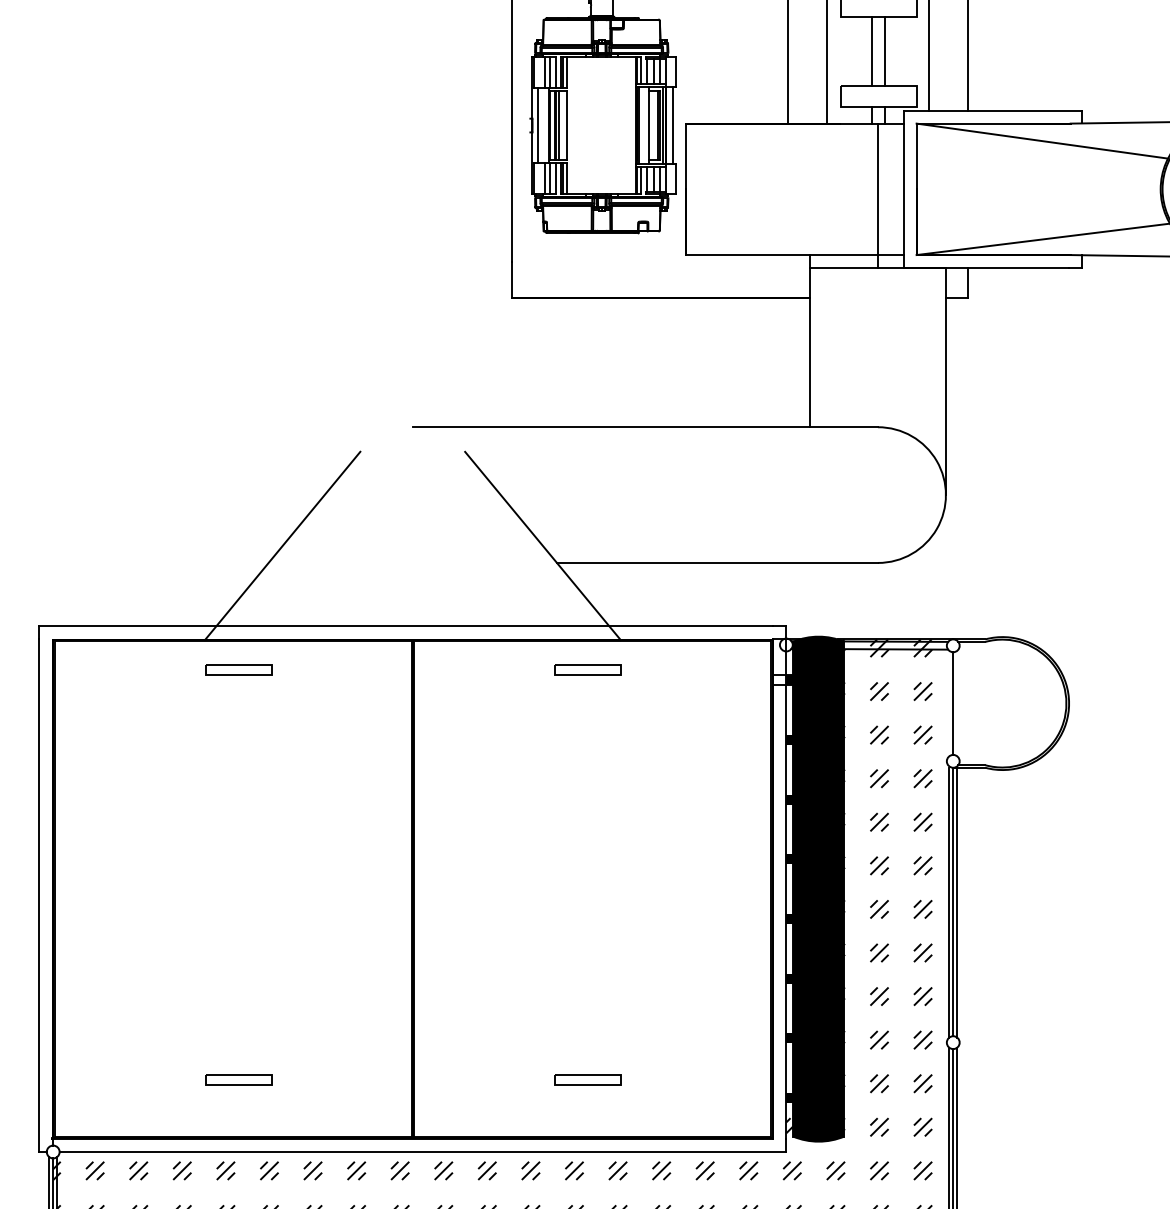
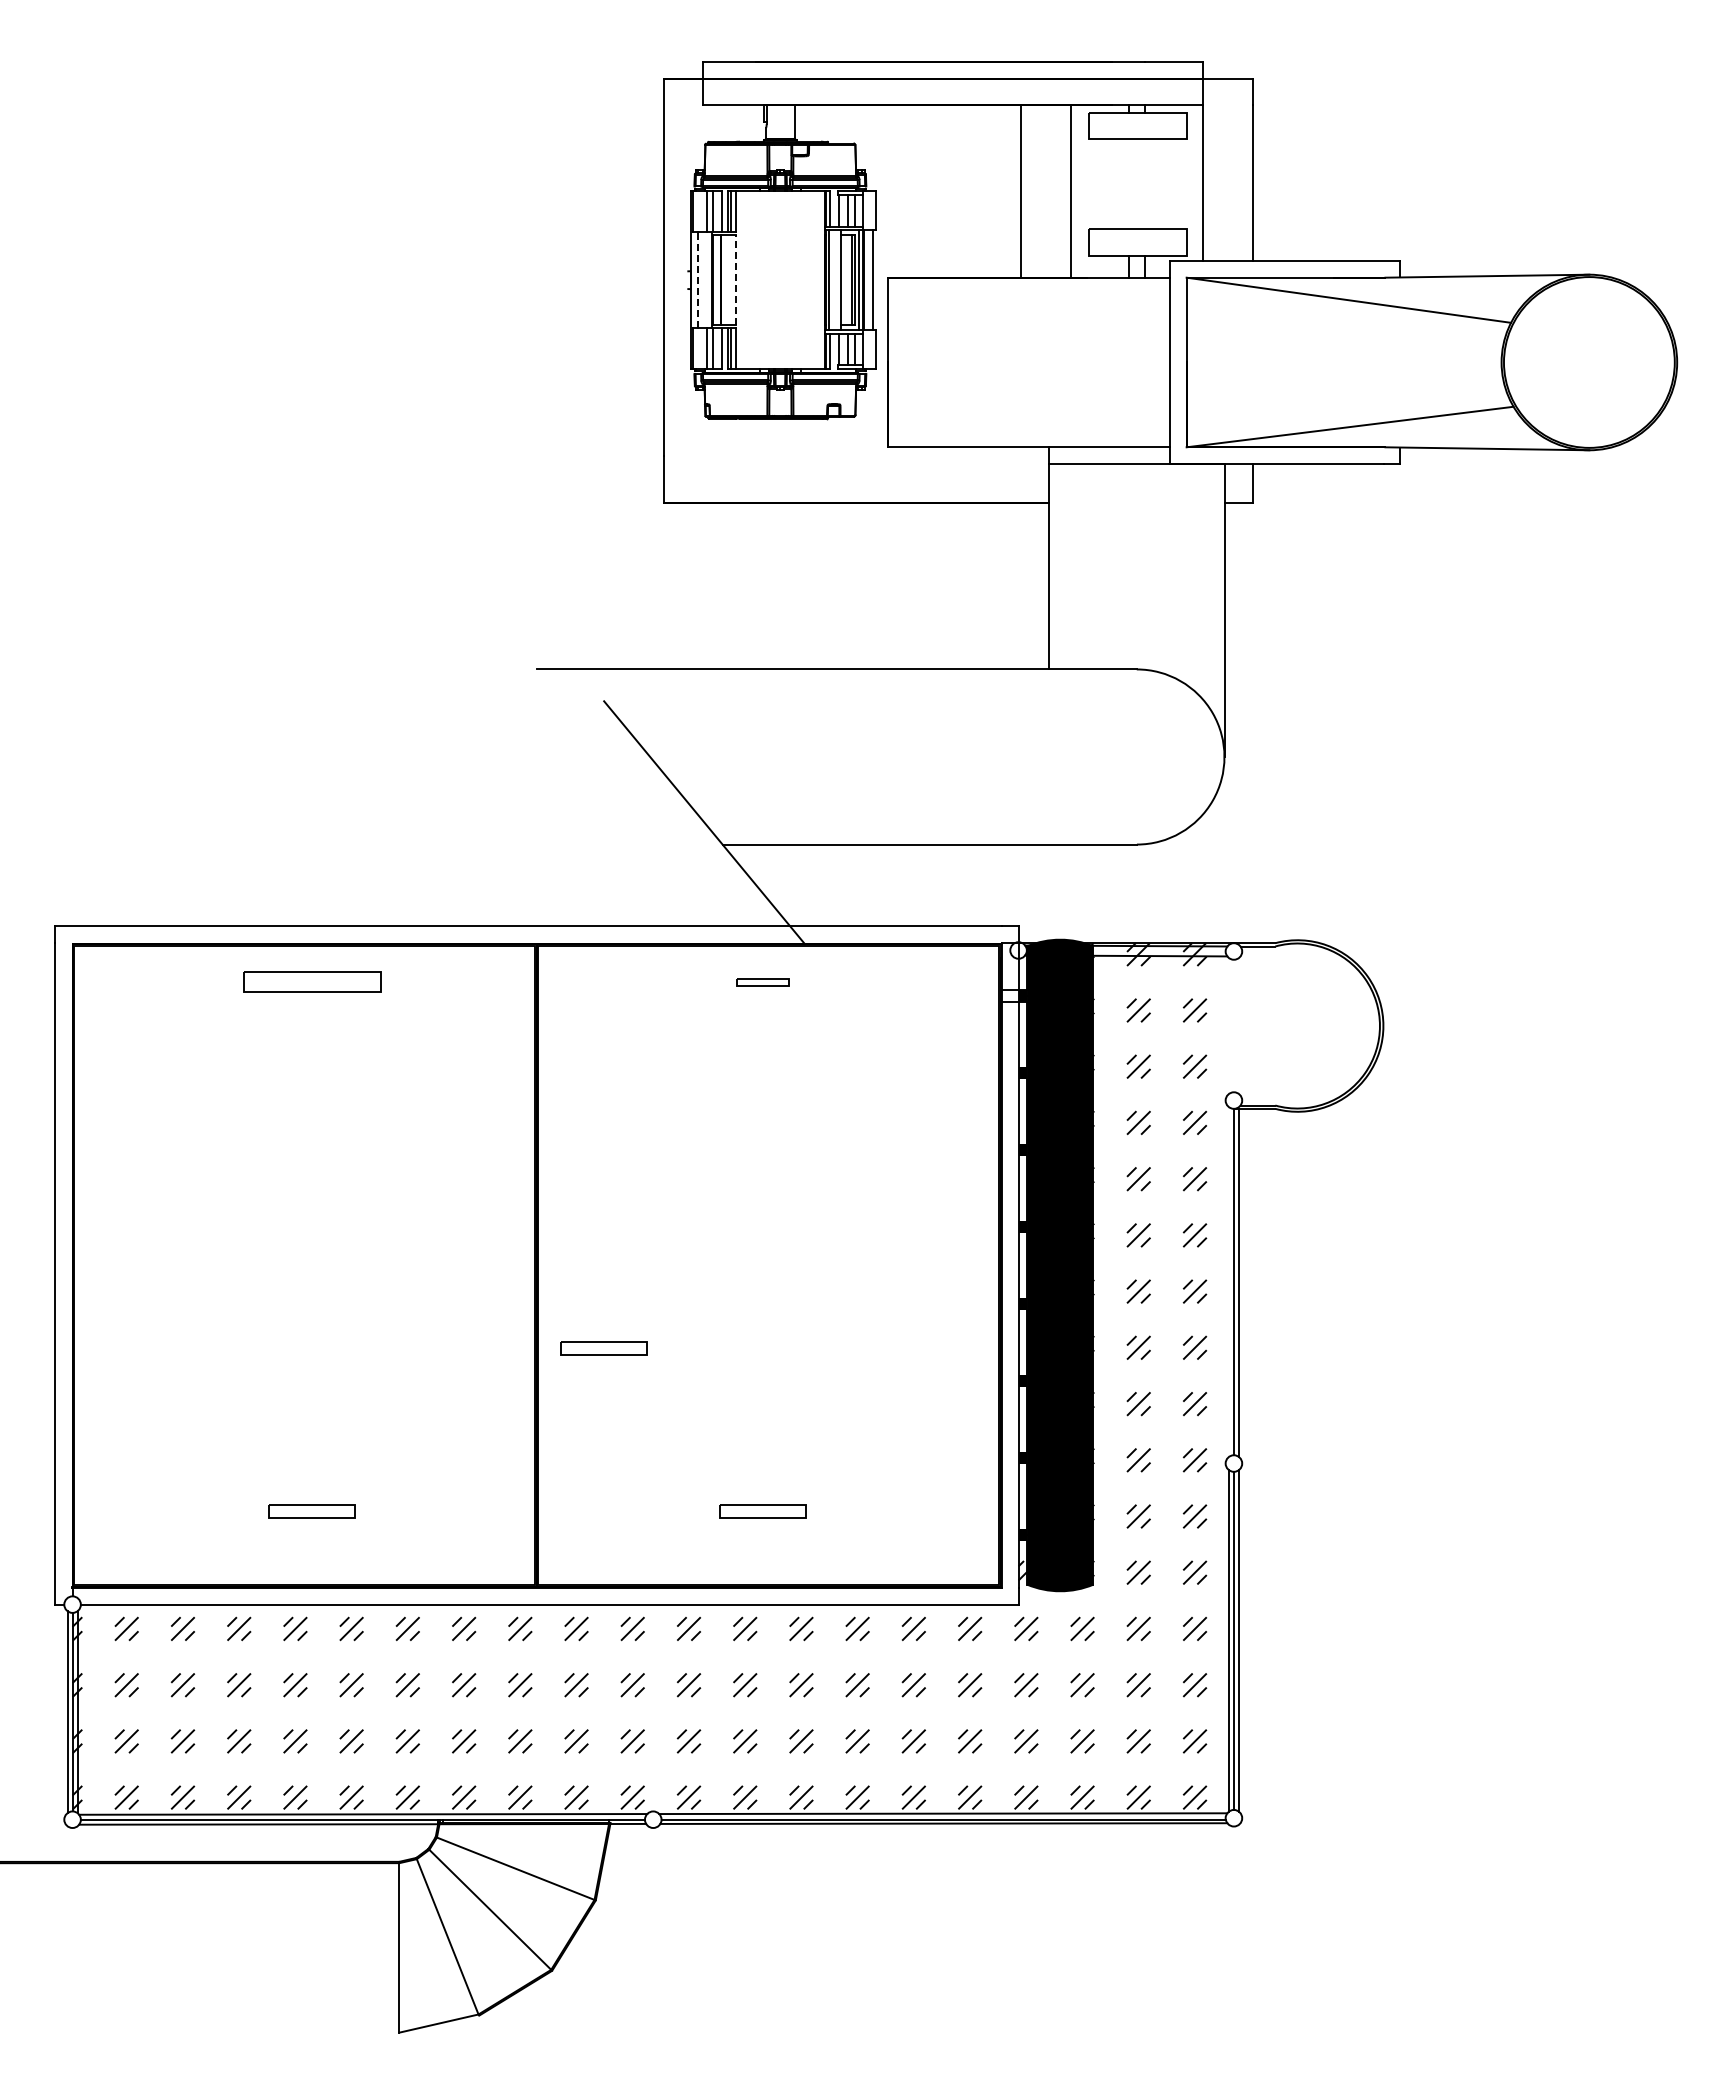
line: (871, 51) -> (1128, 184), removed
line: (884, 51) -> (1145, 184), removed
line: (537, 125) -> (697, 279), solid -> dashed
line: (559, 125) -> (725, 279), removed
line: (566, 125) -> (735, 280), solid -> dashed
line: (877, 195) -> (1136, 370), removed
line: (282, 545) -> (368, 822), removed
part: (238, 669) -> (311, 982), size x1.6
part: (587, 669) -> (762, 982), size x0.6
line: (952, 703) -> (1233, 1025), removed
line: (949, 902) -> (1228, 1282), removed
part: (464, 953) -> (603, 1348), added

